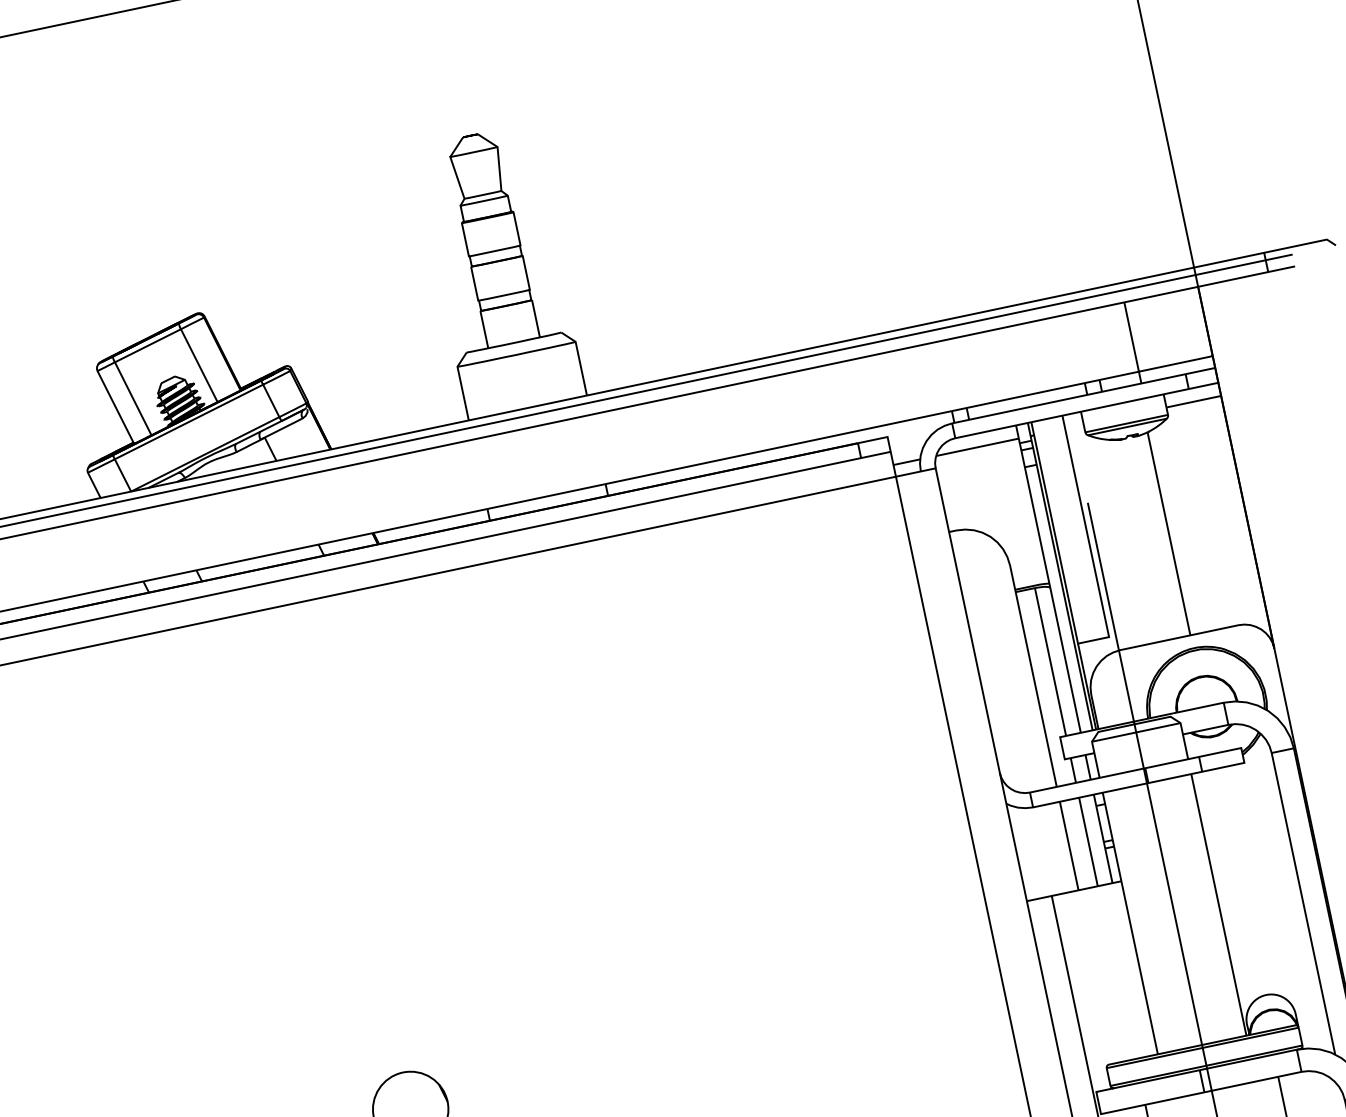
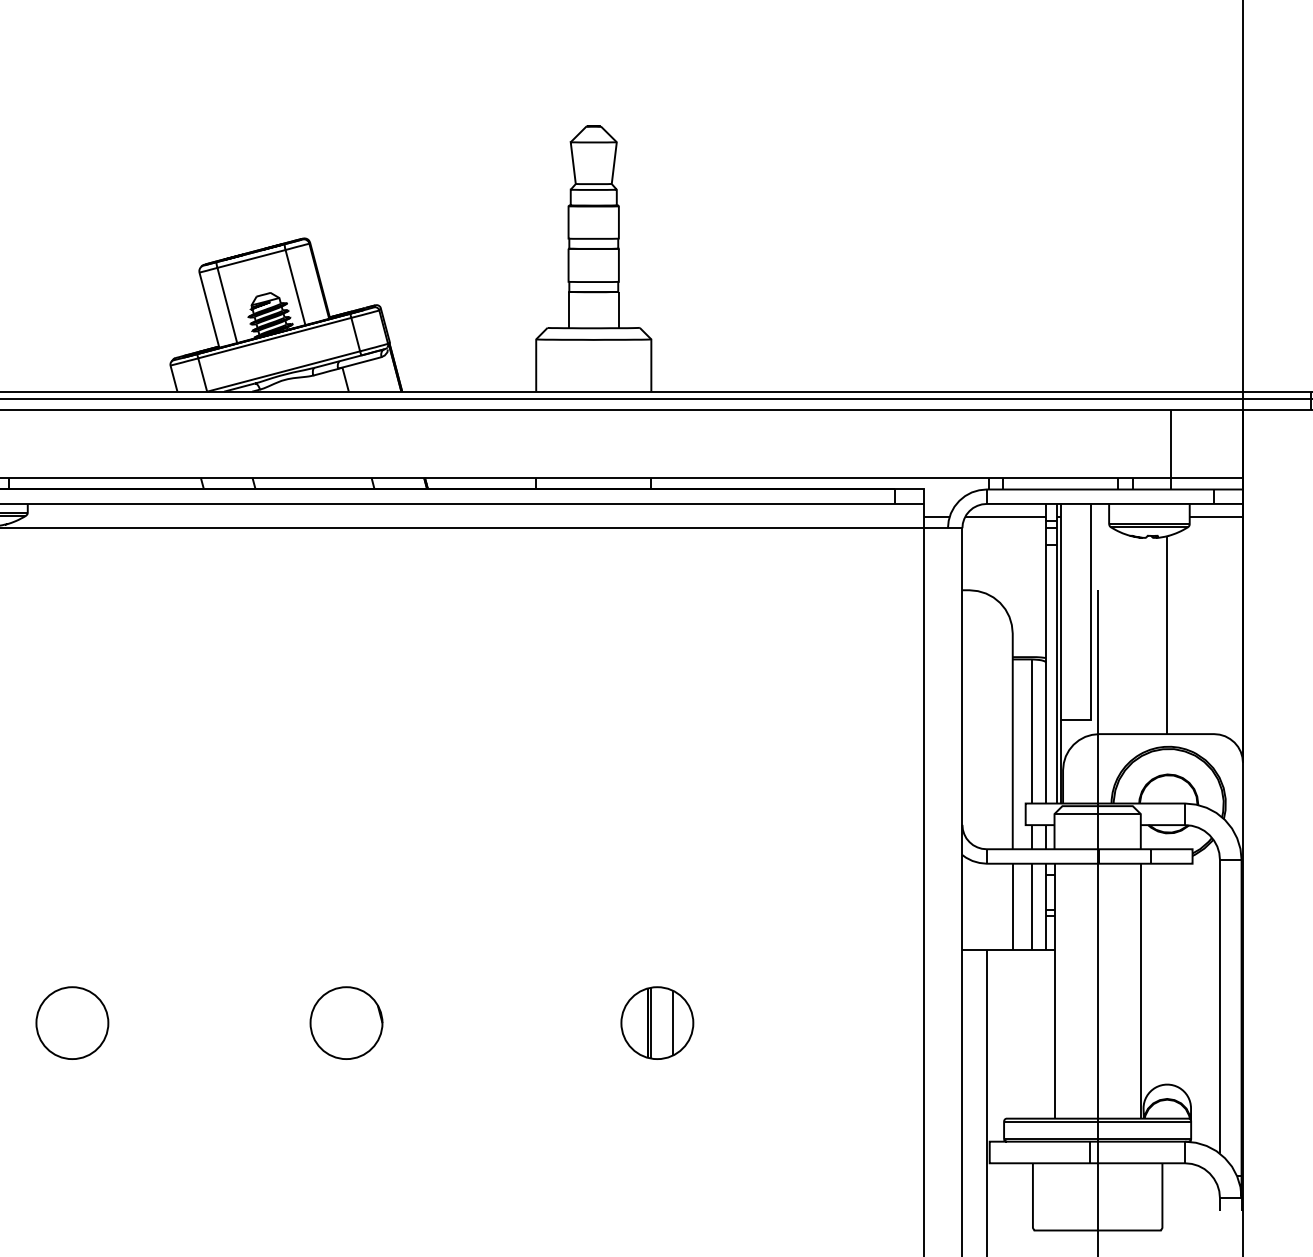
part: (729, 1041) -> (657, 1022), added

